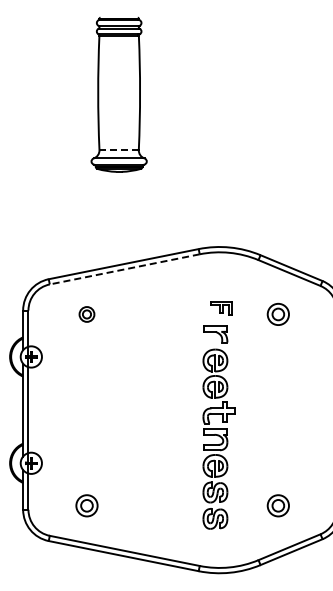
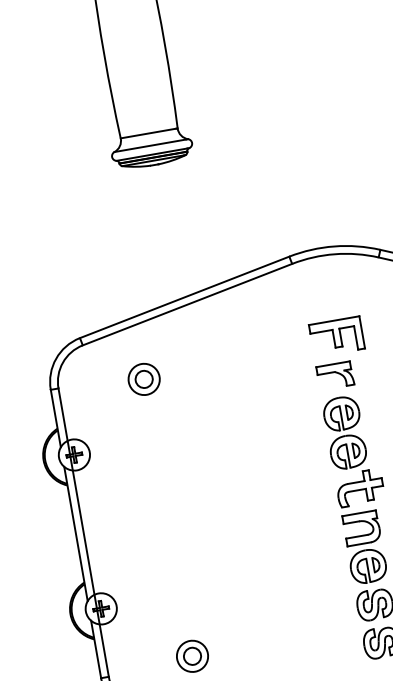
line: (119, 150) -> (149, 133), dashed -> solid
line: (124, 269) -> (187, 304), dashed -> solid
part: (221, 308) -> (337, 336), size x1.67
part: (86, 314) -> (143, 379), size x1.43

